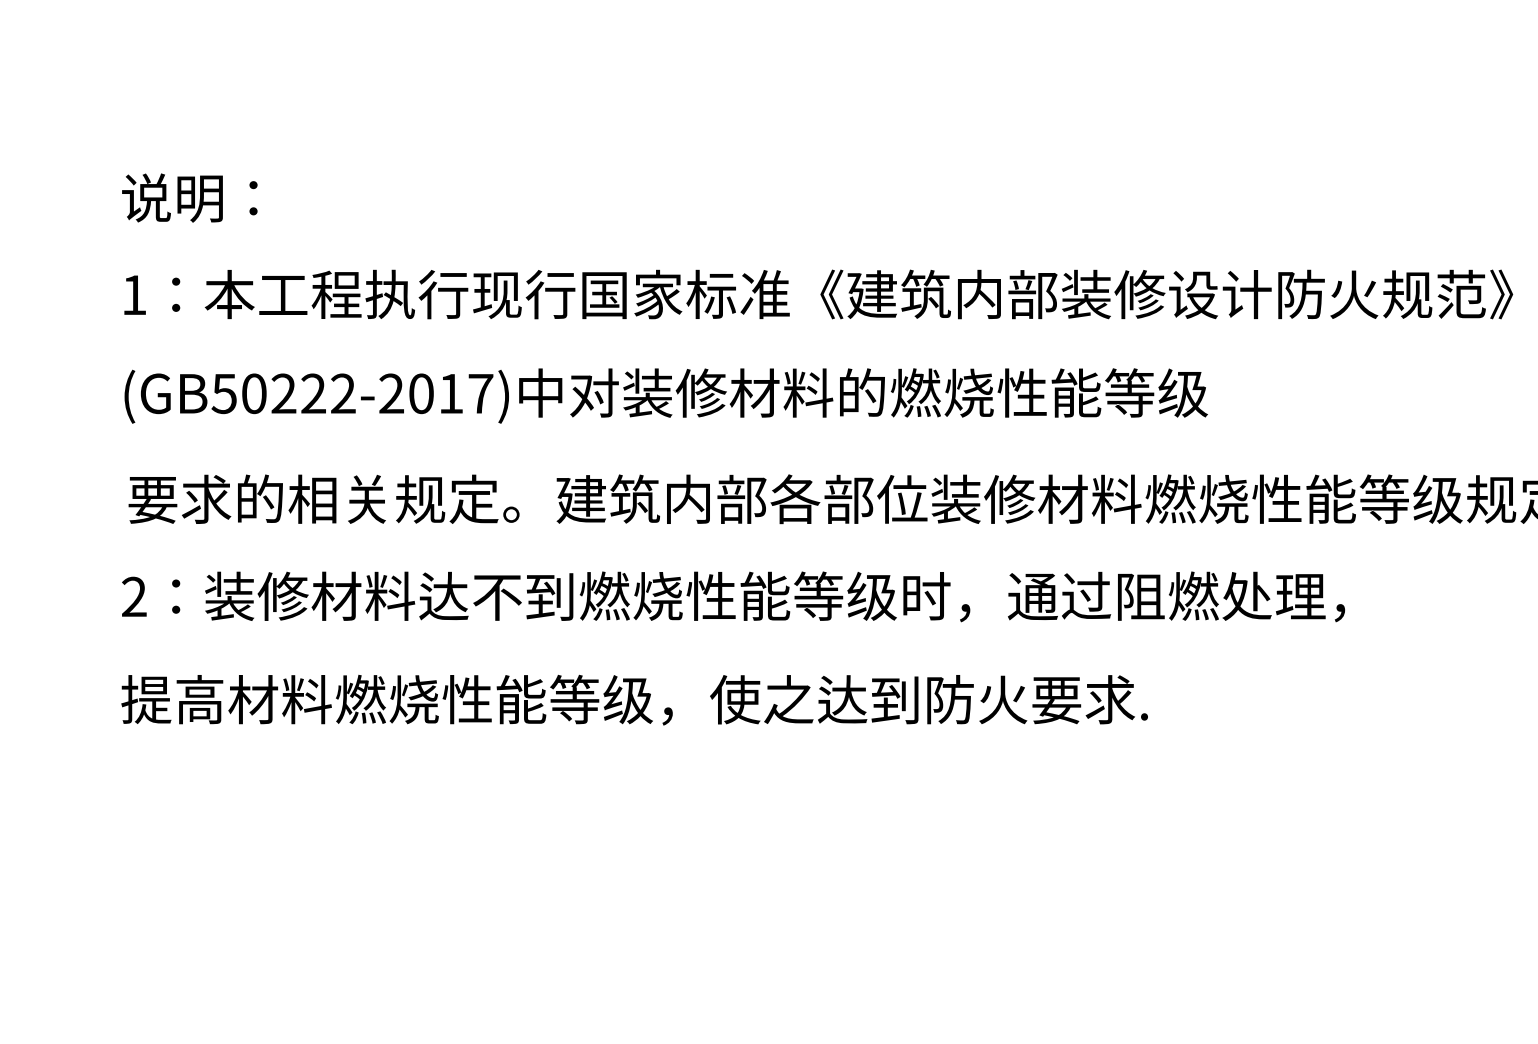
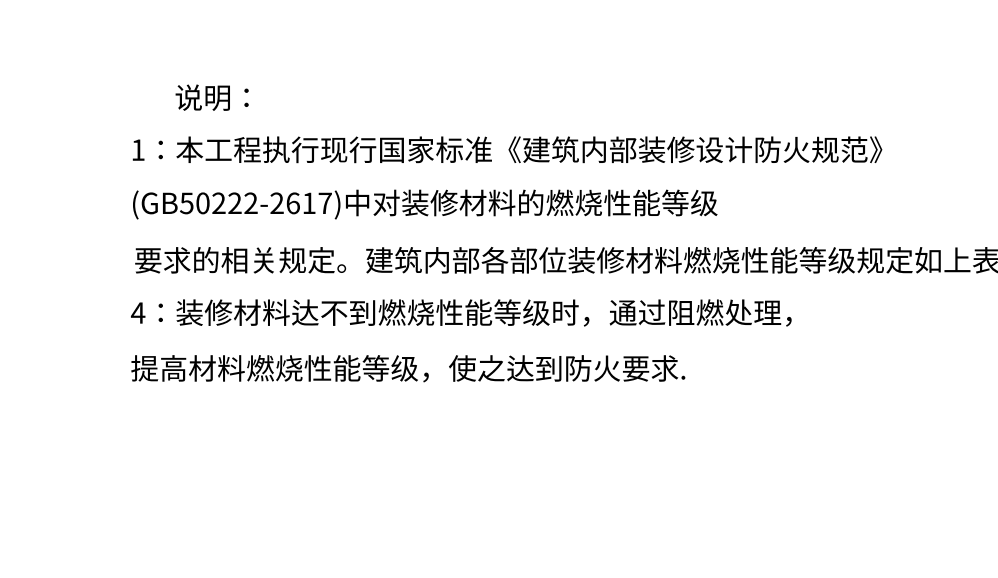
text: (188, 197) -> (211, 97), moved
text: (420, 394) -> (292, 203), (GB50222-2017) -> (GB50222-2617)
text: (132, 595) -> (137, 312), 2 -> 4

